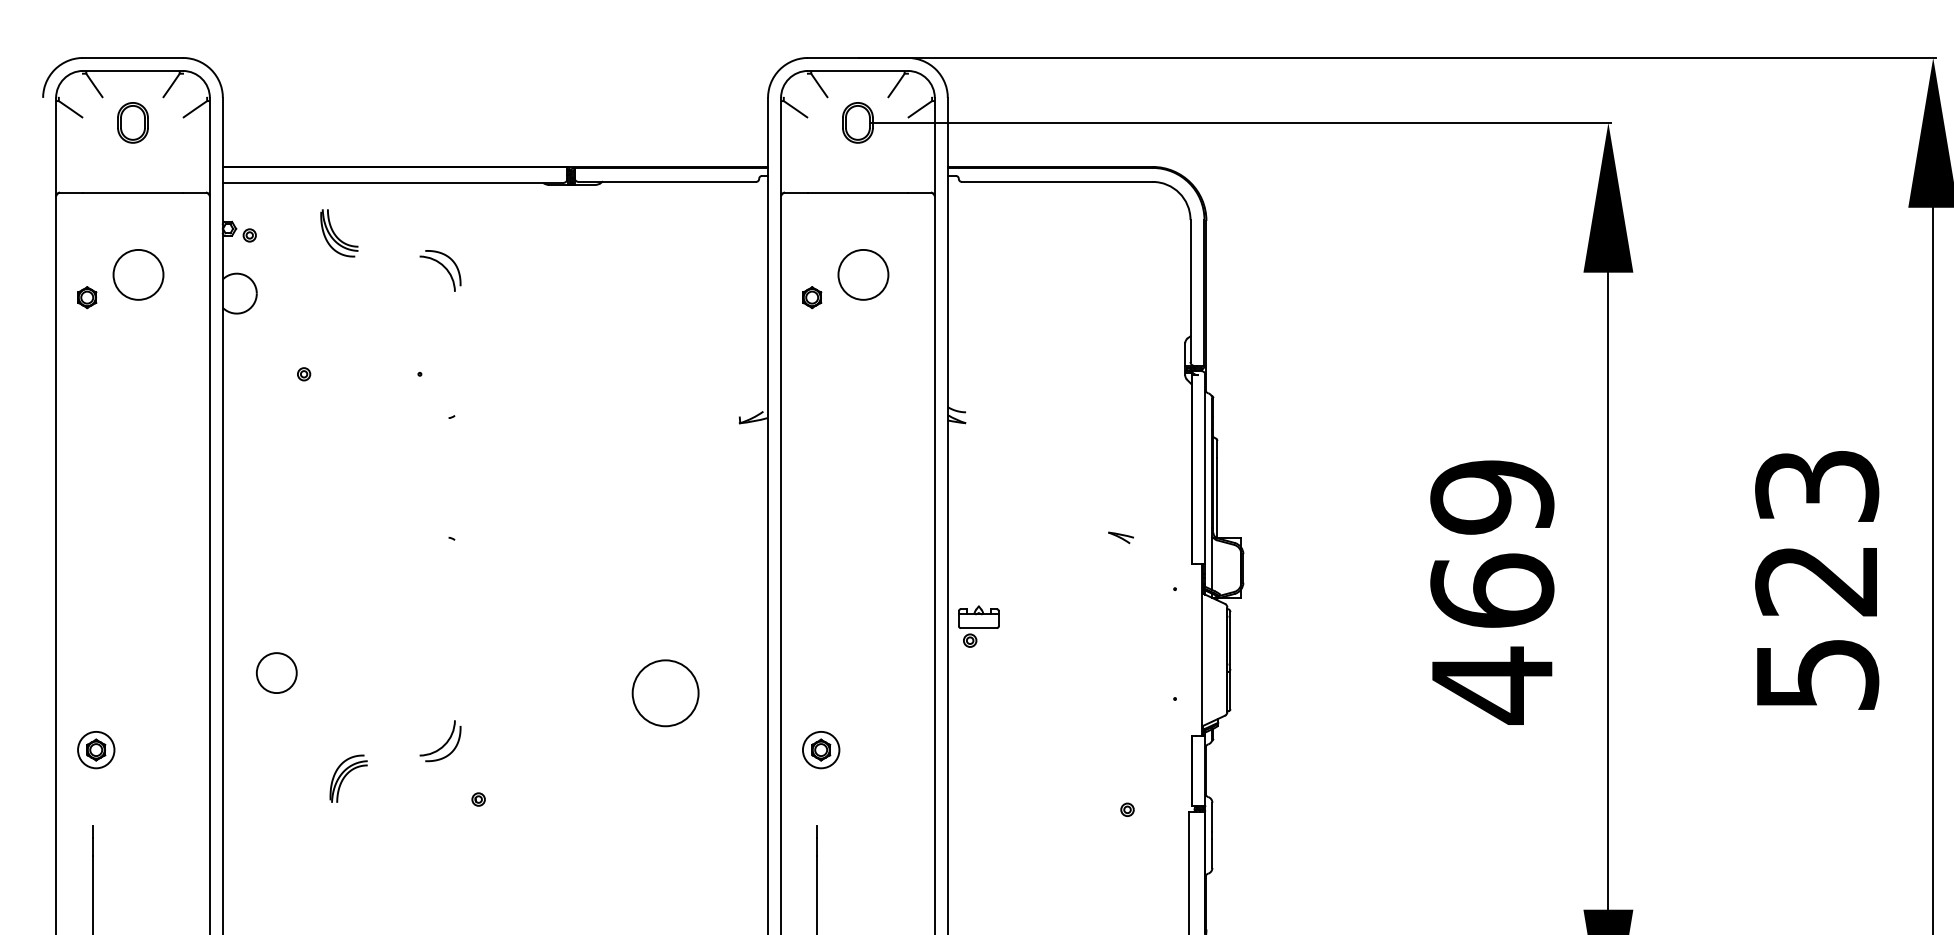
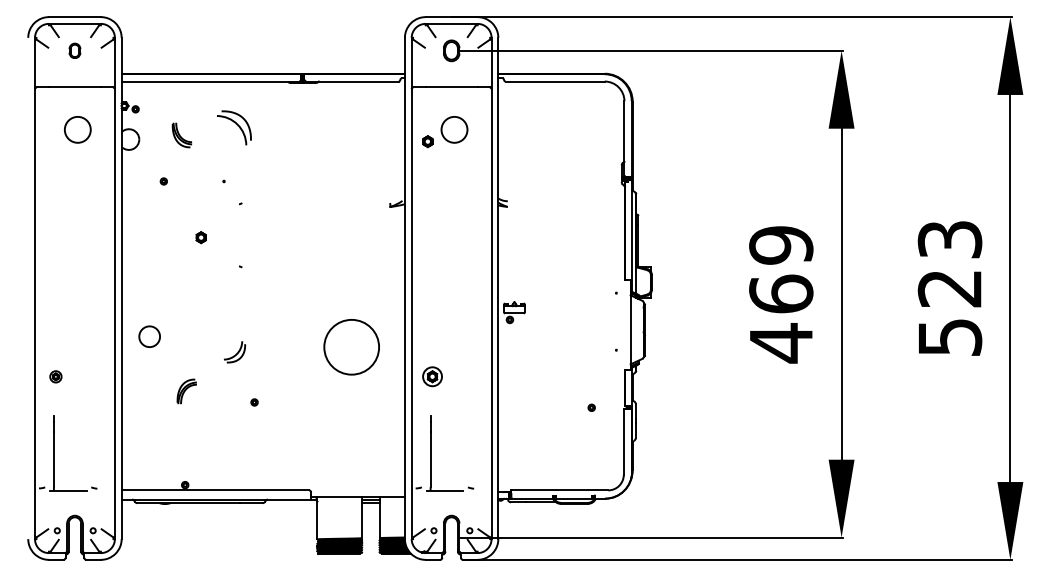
part: (132, 122) -> (74, 50), size x0.7
part: (338, 233) -> (181, 135), moved
part: (441, 270) -> (235, 127), size x1.6
part: (85, 297) -> (200, 237), moved
part: (1121, 535) -> (588, 265), removed
circle: (665, 693) -> (351, 347), size x1.6
part: (441, 741) -> (235, 352), moved
part: (95, 749) -> (55, 376), size x0.6

